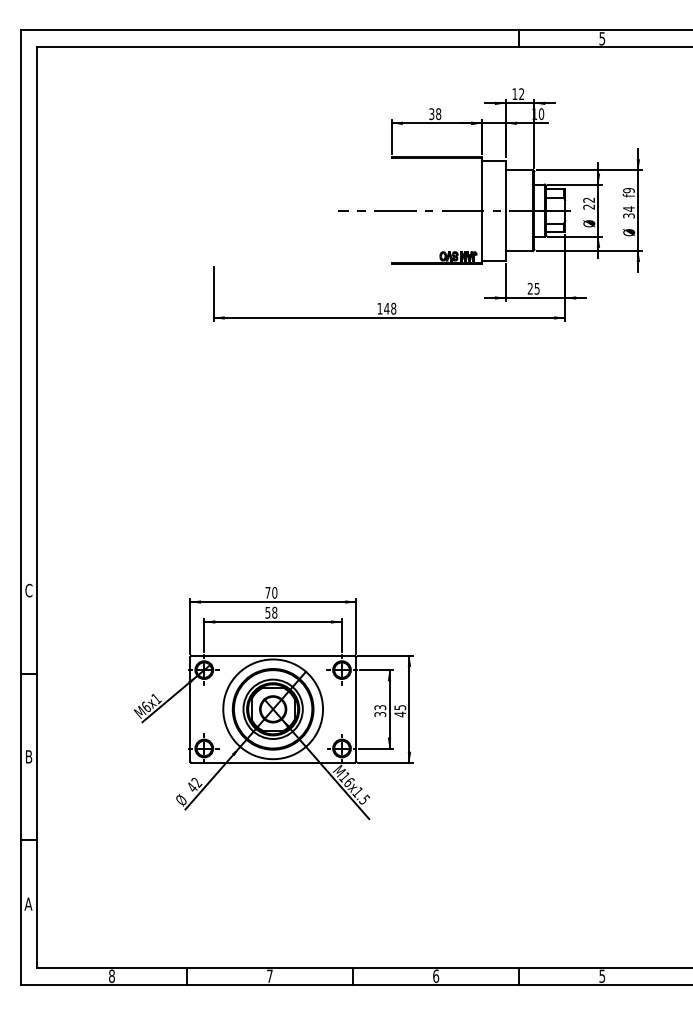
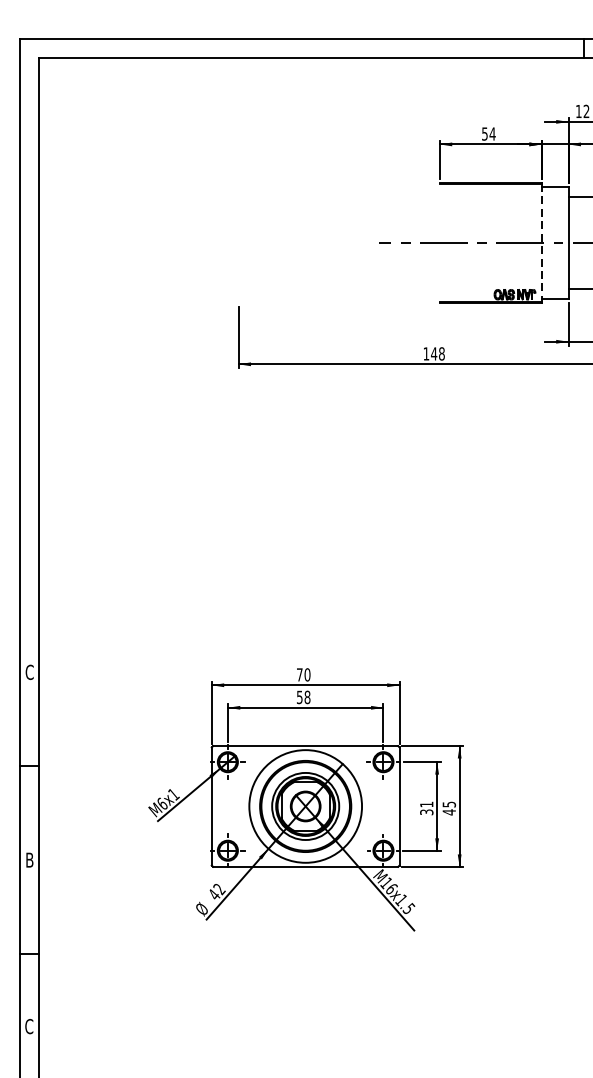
text: (435, 114) -> (489, 134), 38 -> 54
line: (482, 211) -> (542, 244), solid -> dashed
text: (380, 707) -> (426, 804), 33 -> 31
text: (28, 903) -> (29, 1025), A -> C

